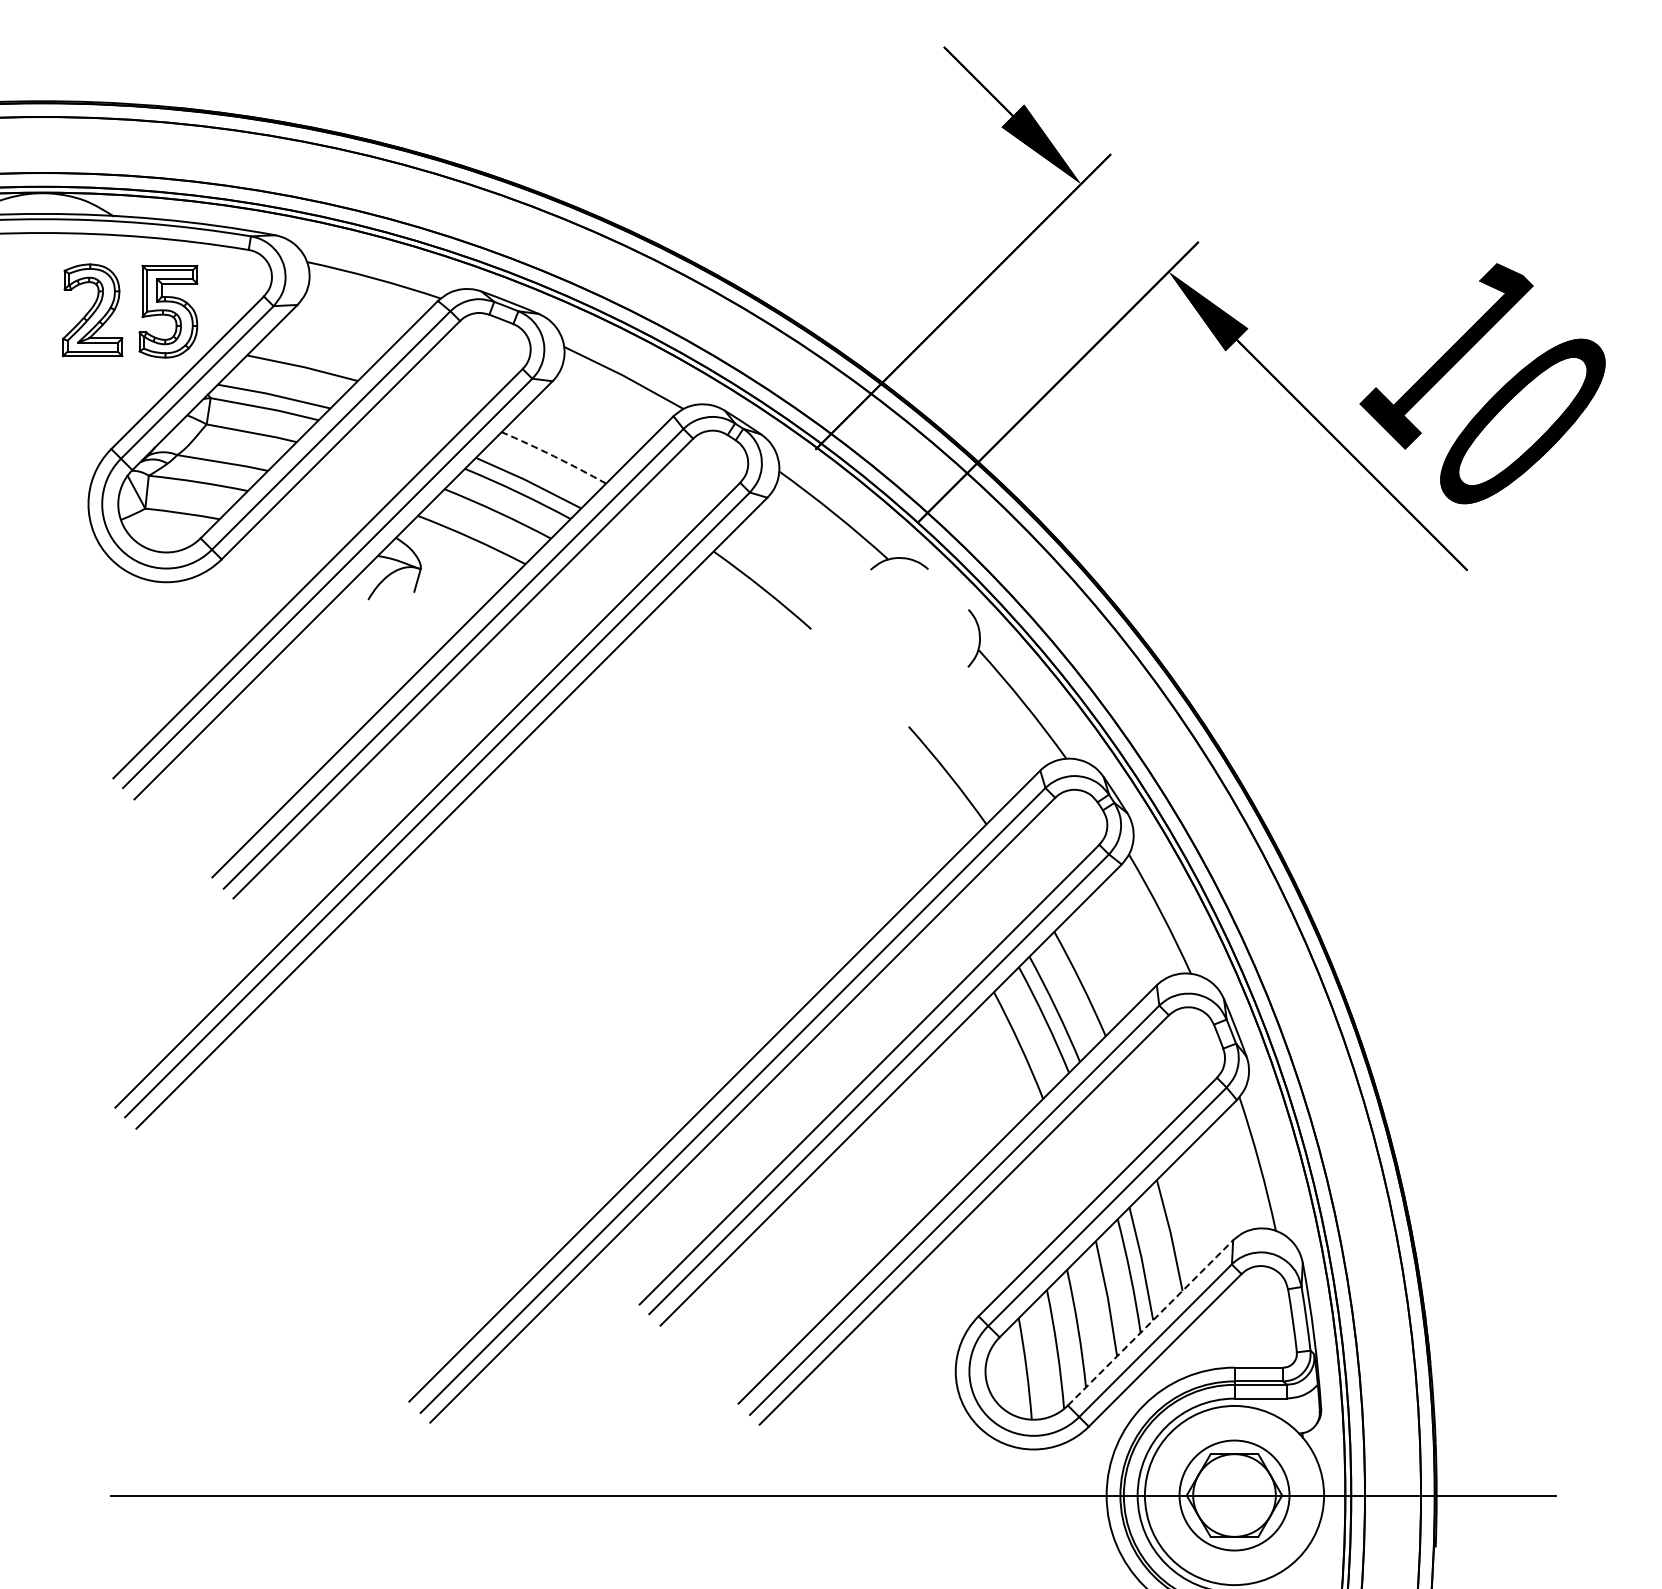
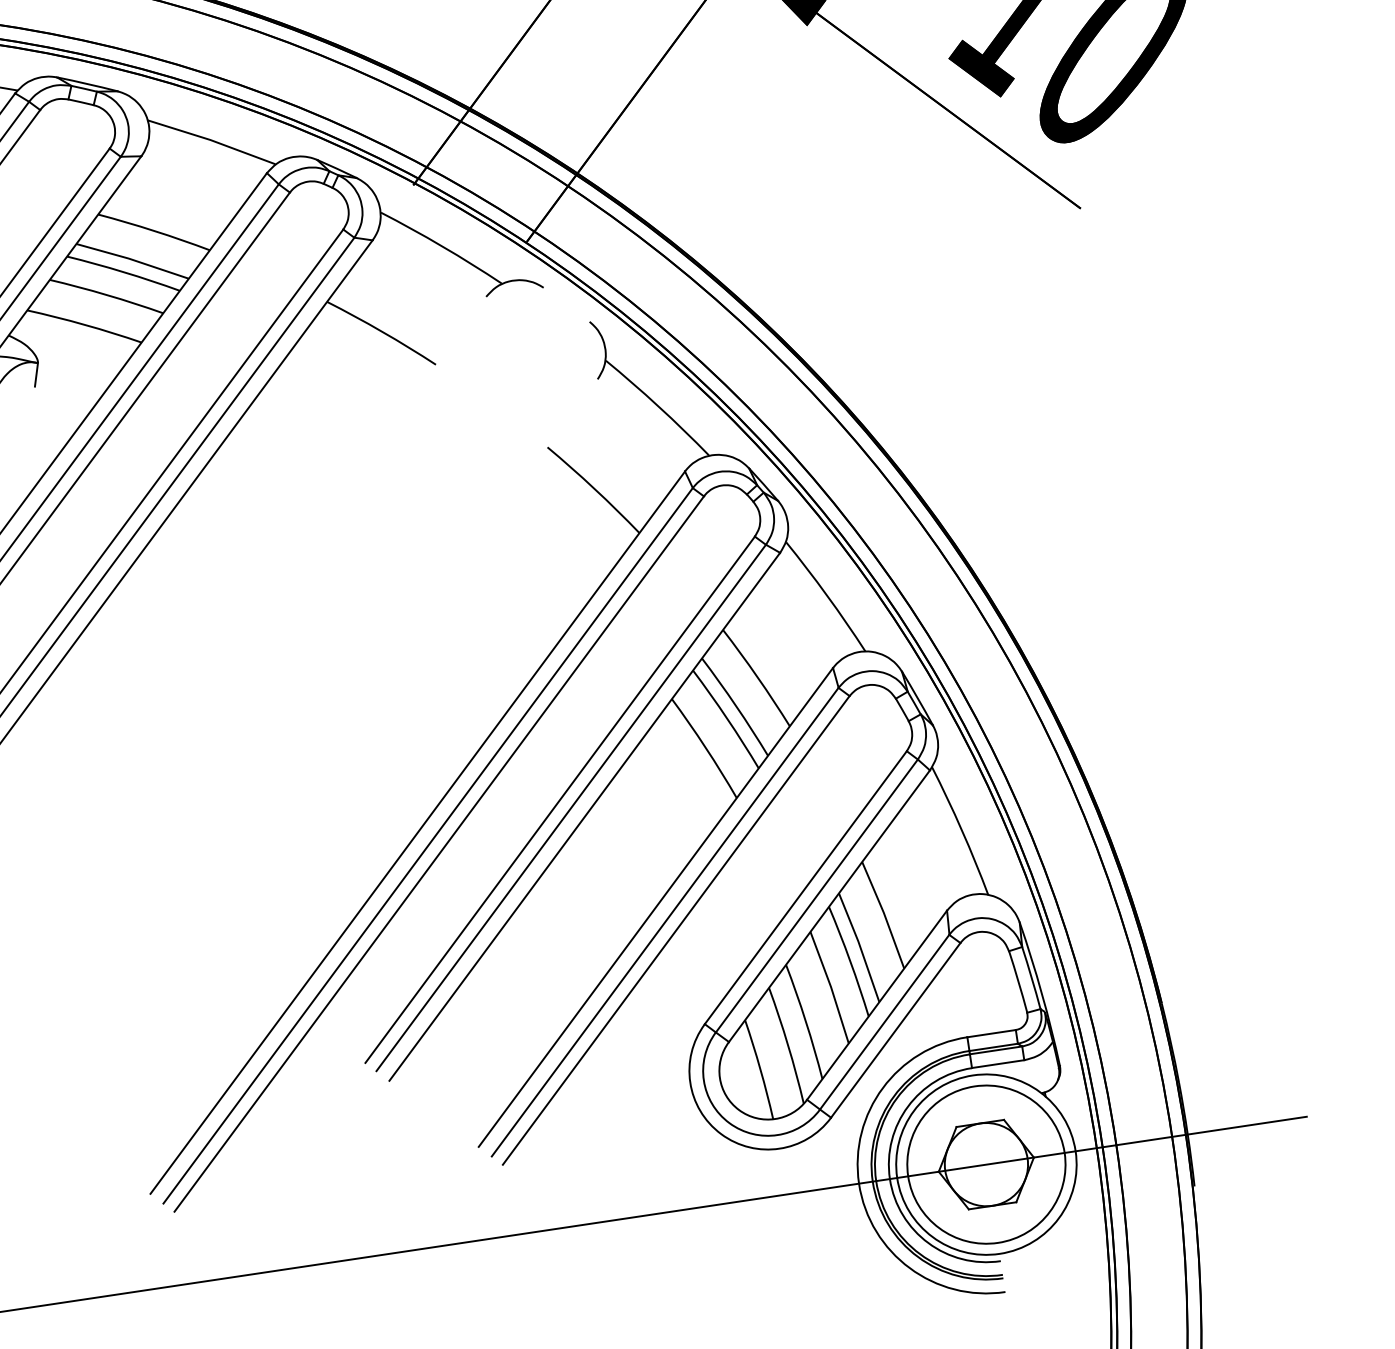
arc: (554, 456) -> (154, 230), dashed -> solid
line: (1150, 1323) -> (877, 1005), dashed -> solid
circle: (1234, 1495) -> (986, 1164), size x1.43

